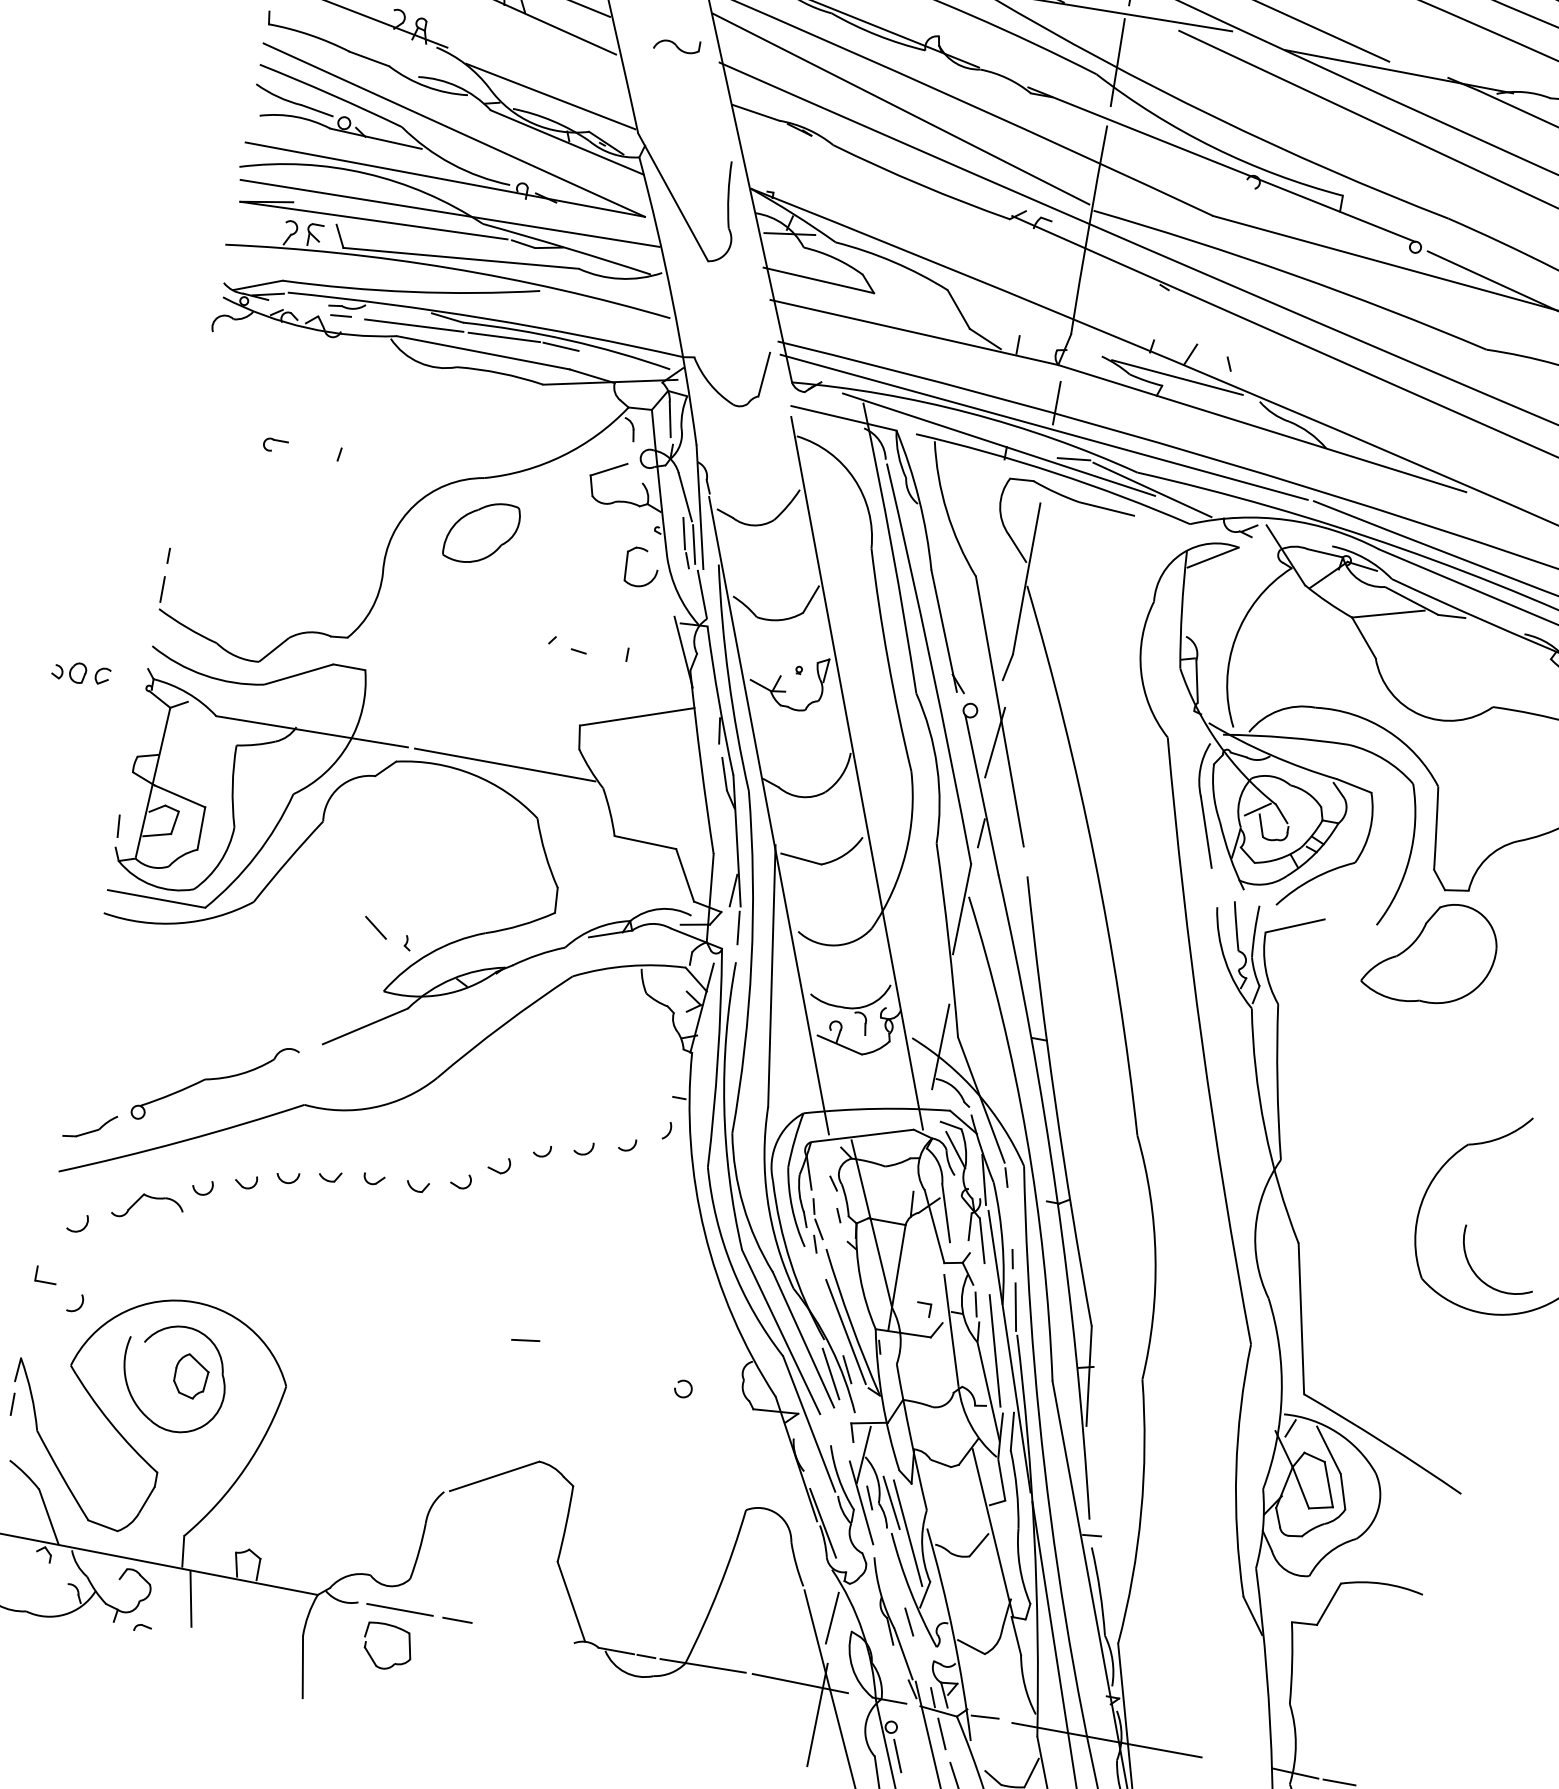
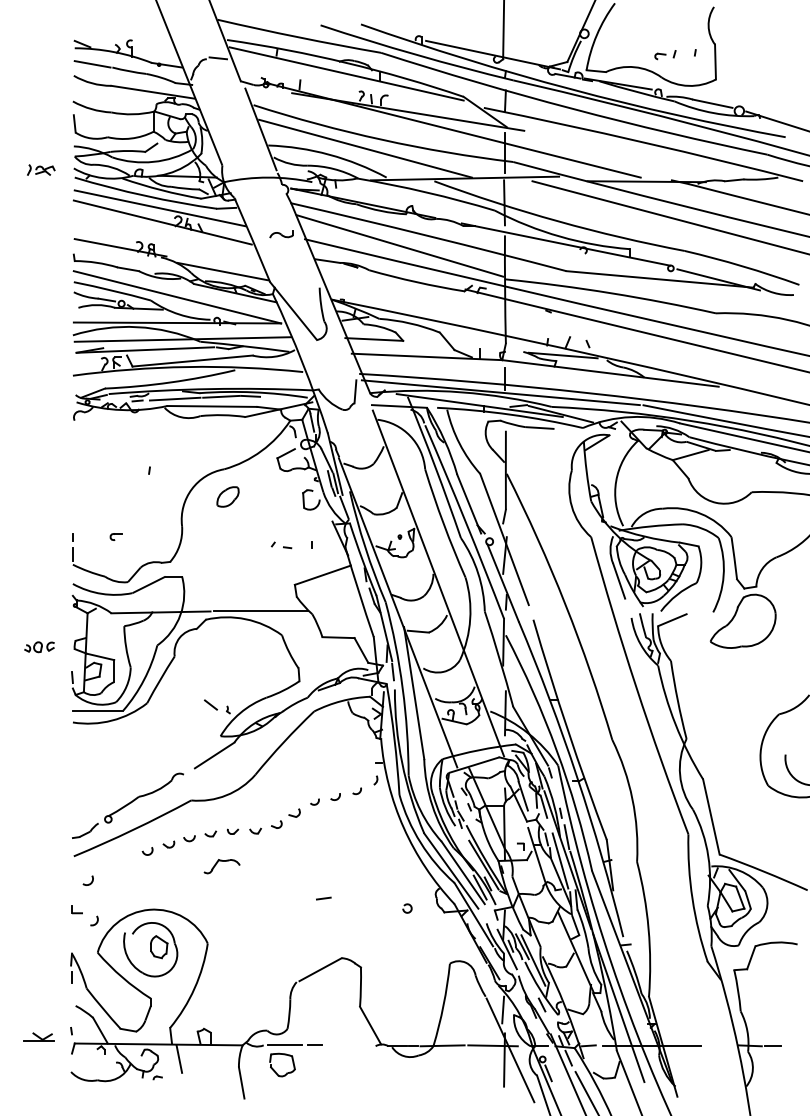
part: (273, 444) -> (115, 536), moved
part: (480, 531) -> (227, 496), size x0.6
part: (80, 673) -> (39, 647), moved
part: (146, 1207) -> (221, 866), moved

